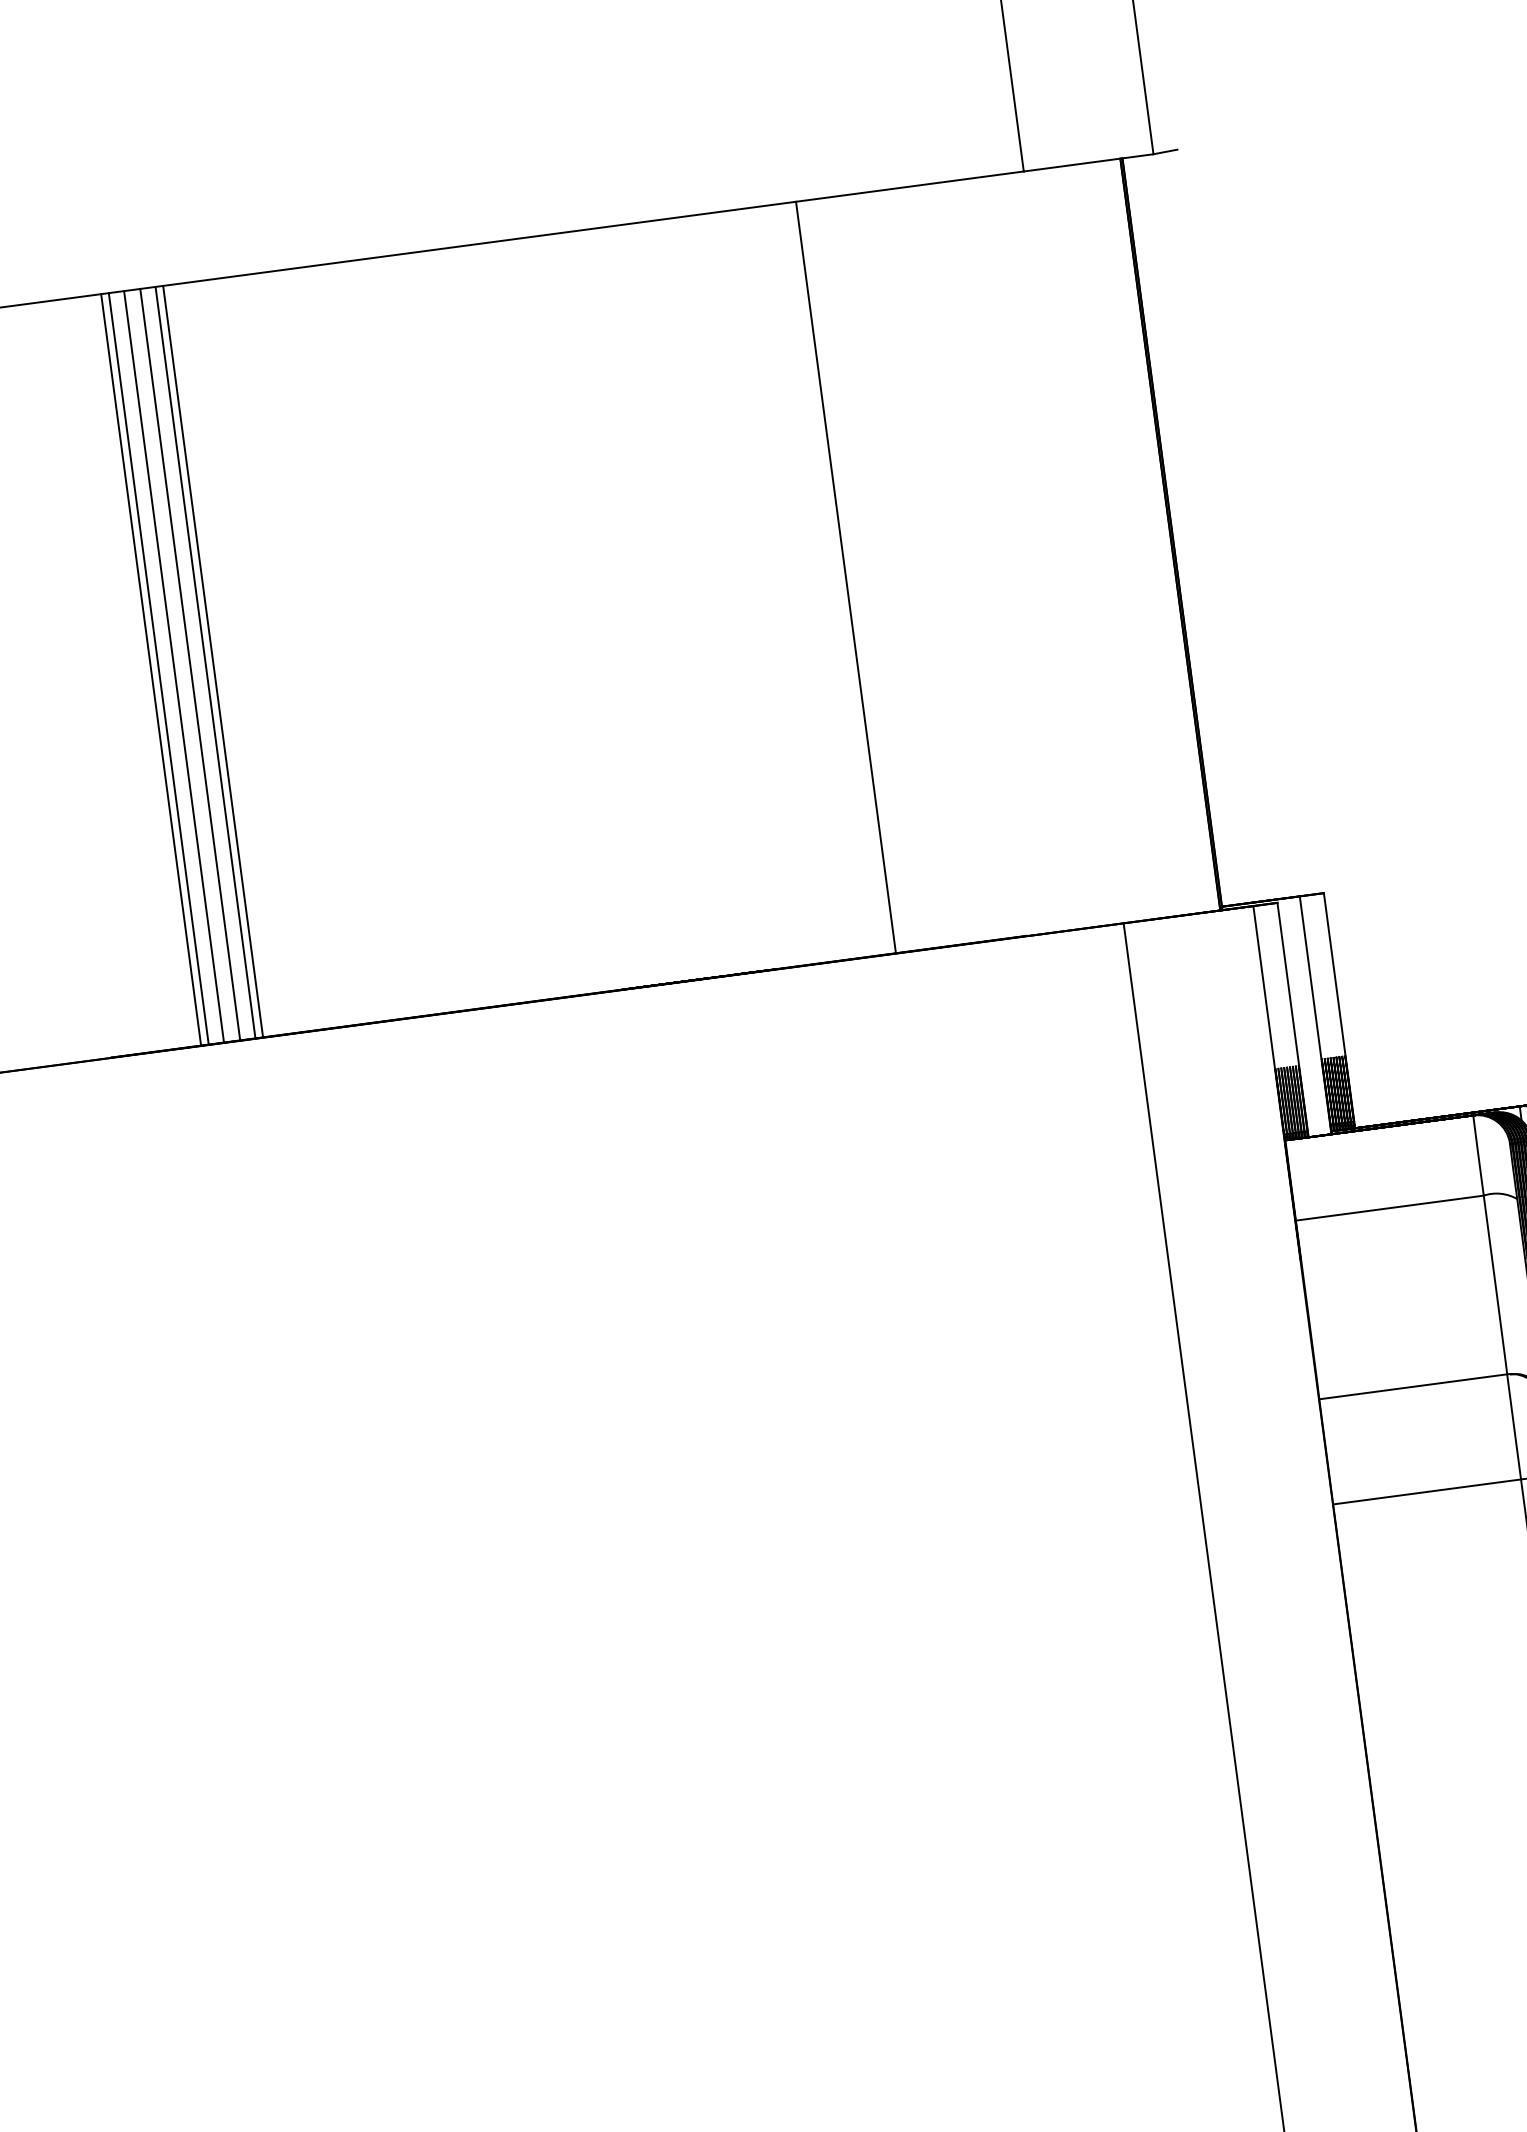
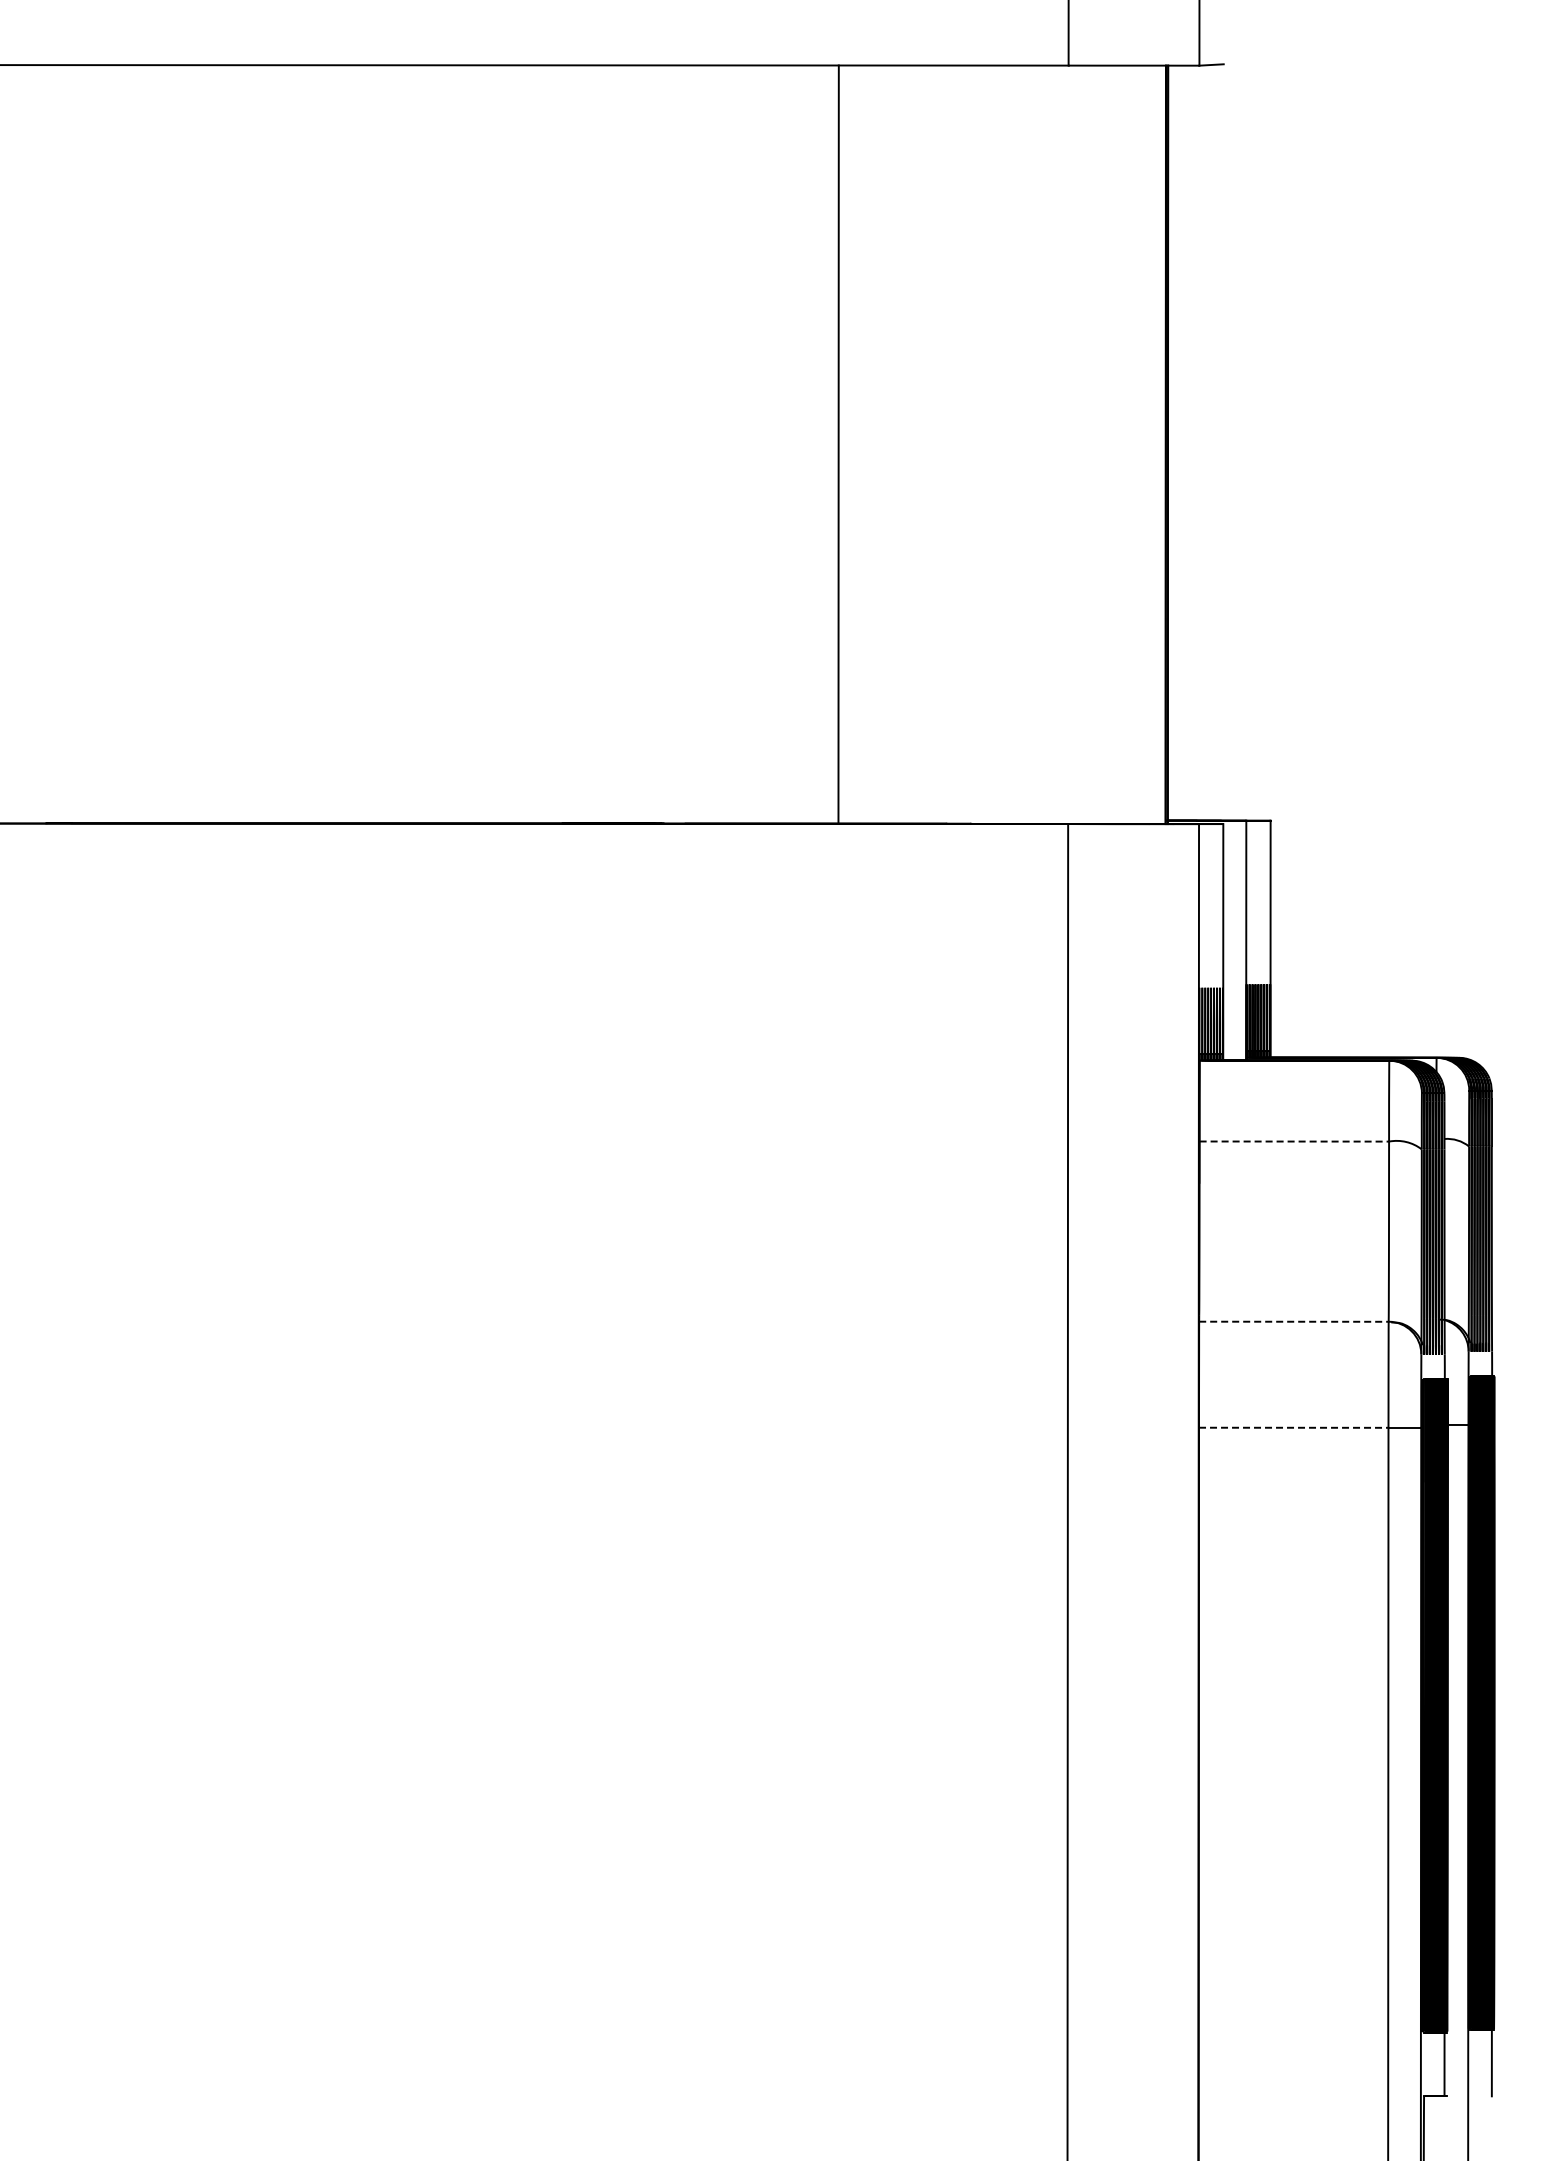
line: (213, 661) -> (200, 444), removed
line: (205, 662) -> (192, 444), removed
line: (189, 665) -> (176, 444), removed
line: (173, 667) -> (160, 444), removed
line: (158, 669) -> (145, 444), removed
line: (150, 670) -> (137, 444), removed
line: (1390, 1208) -> (1294, 1141), solid -> dashed
line: (1412, 1386) -> (1293, 1321), solid -> dashed
line: (1426, 1491) -> (1293, 1427), solid -> dashed

